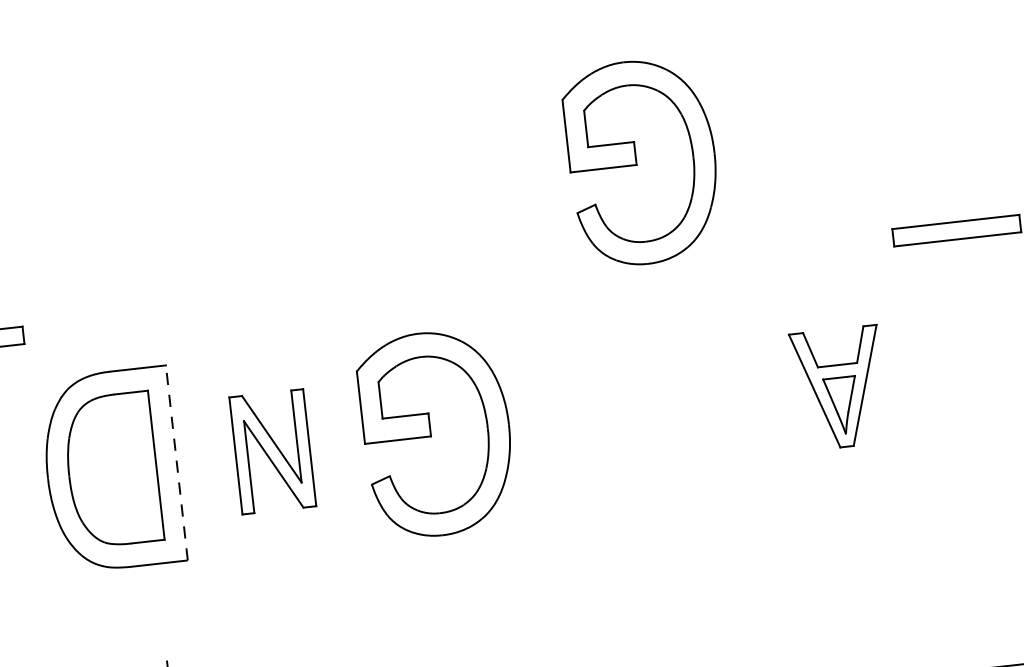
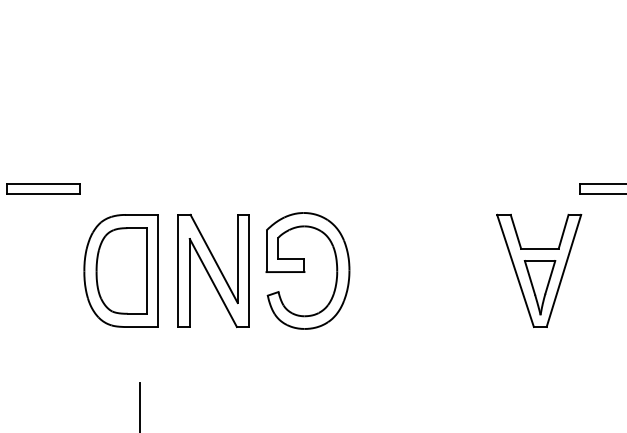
part: (641, 161) -> (441, 129), removed
part: (839, 387) -> (539, 270), size x1.67
part: (272, 451) -> (213, 270), size x1.67
line: (176, 462) -> (158, 270), dashed -> solid

